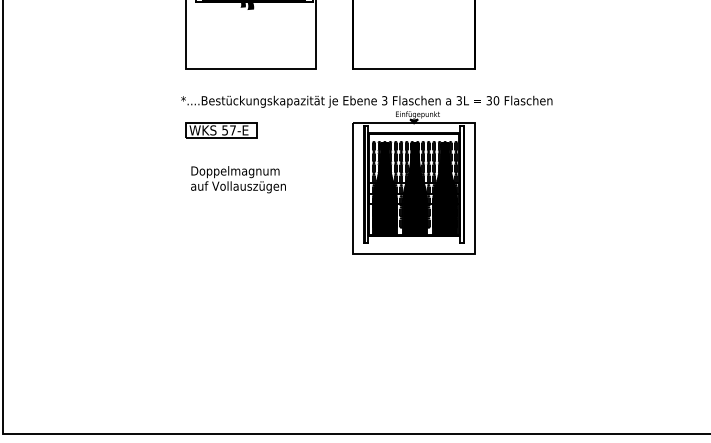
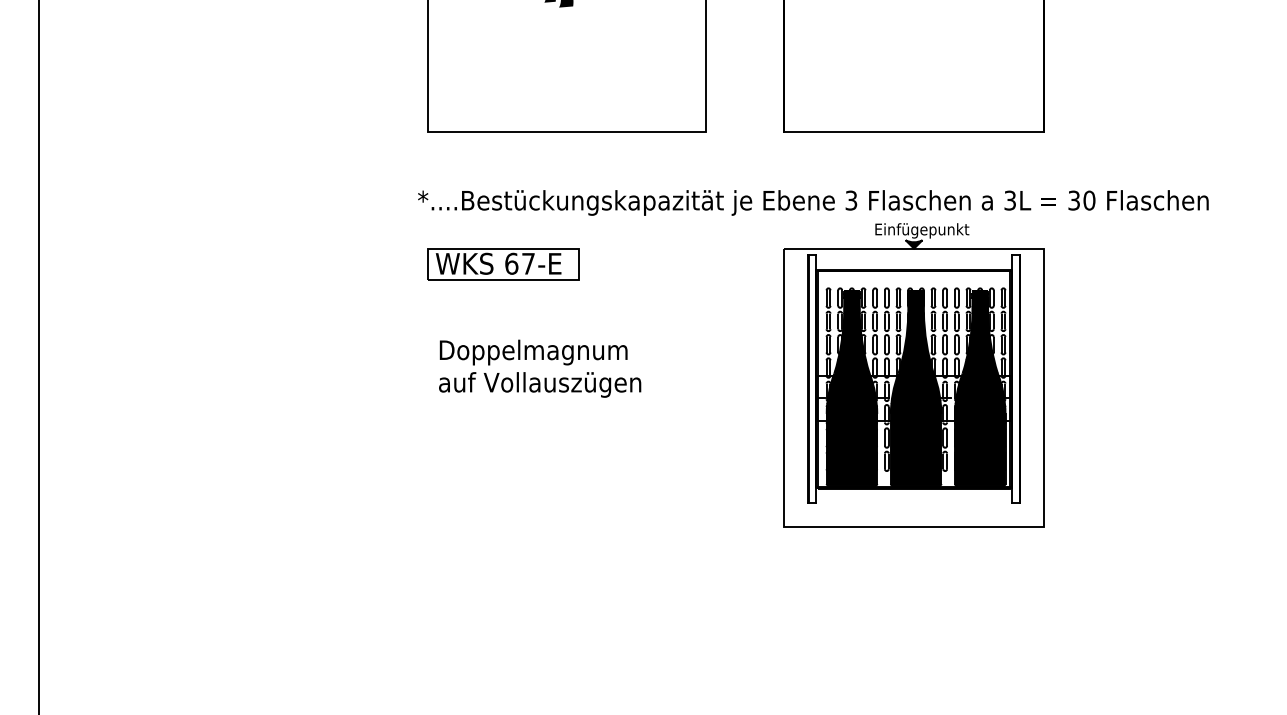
text: (225, 130) -> (512, 263), 57-E -> 67-E

